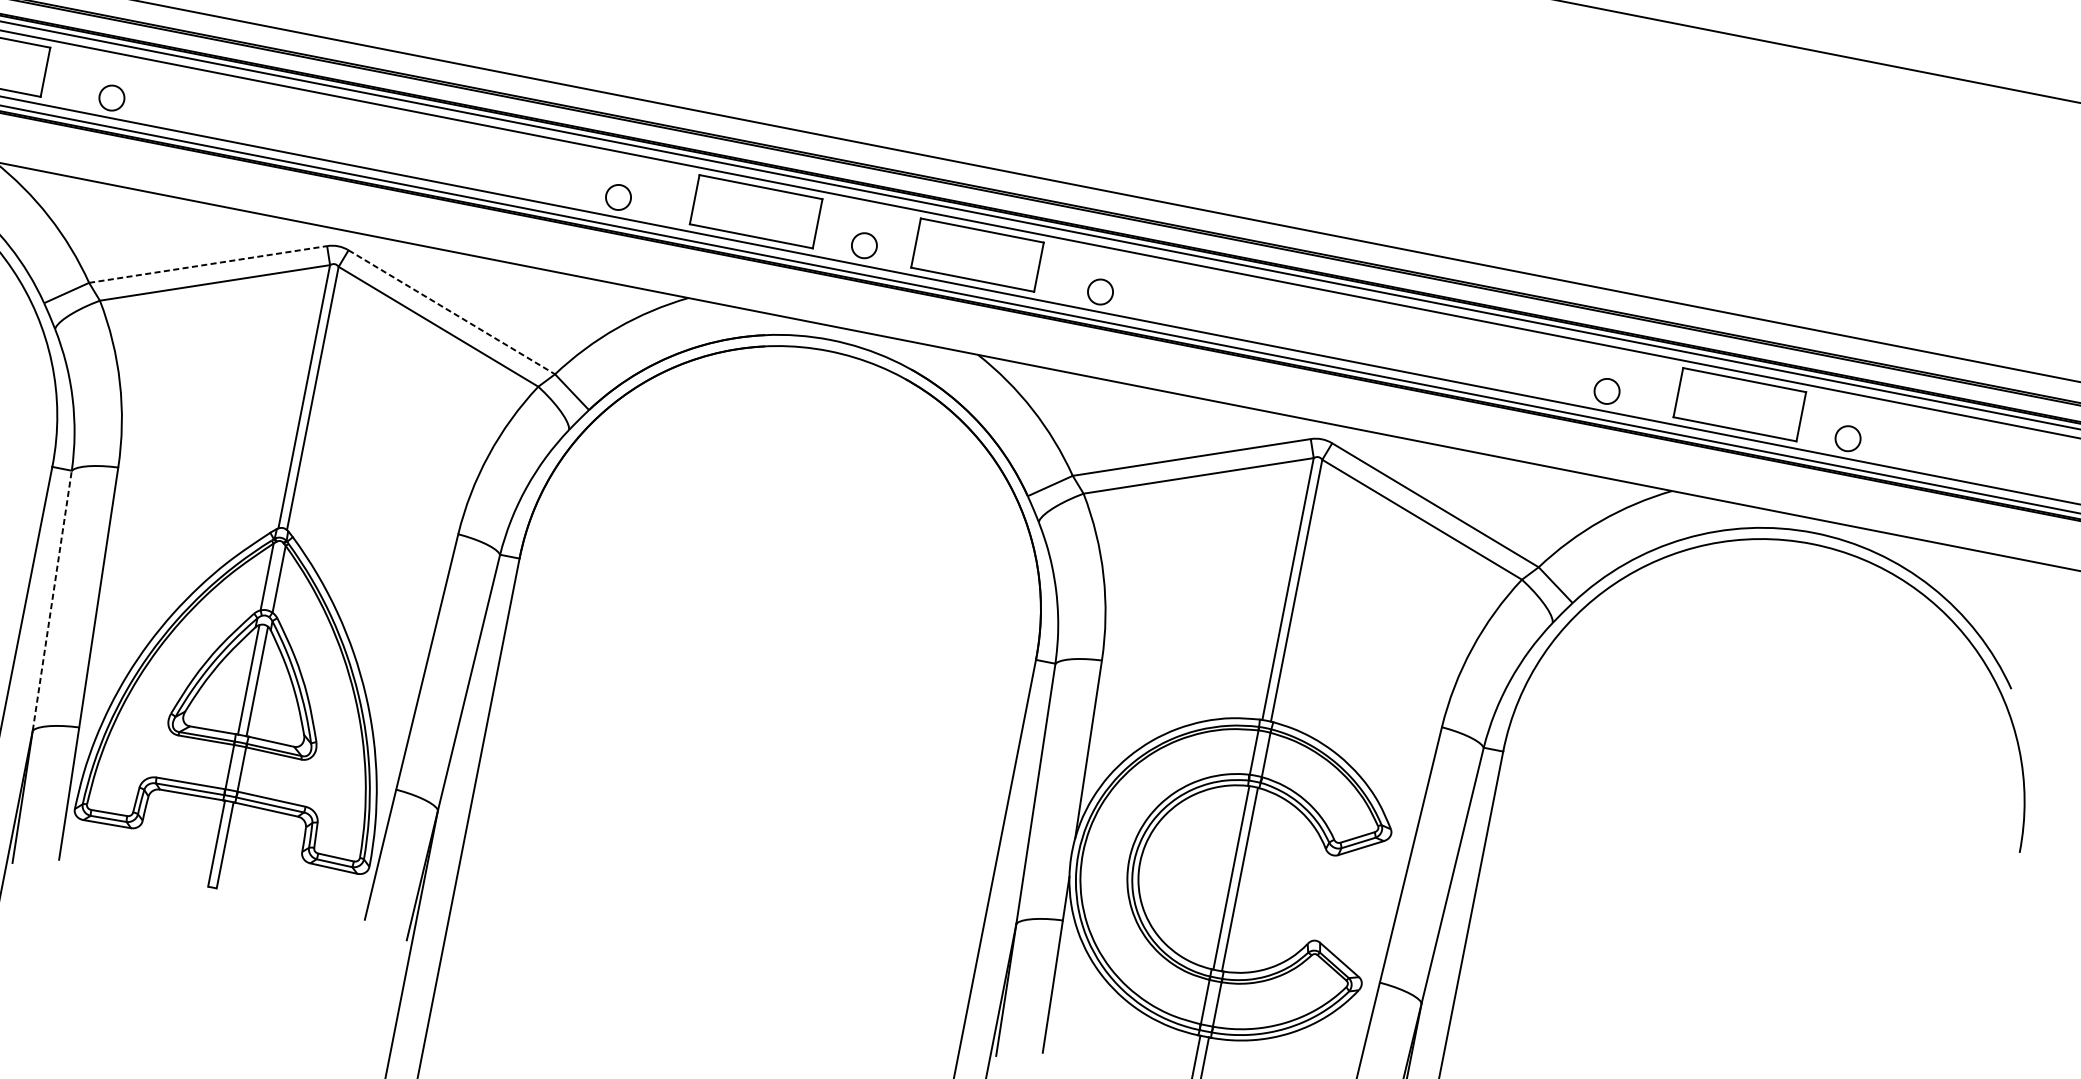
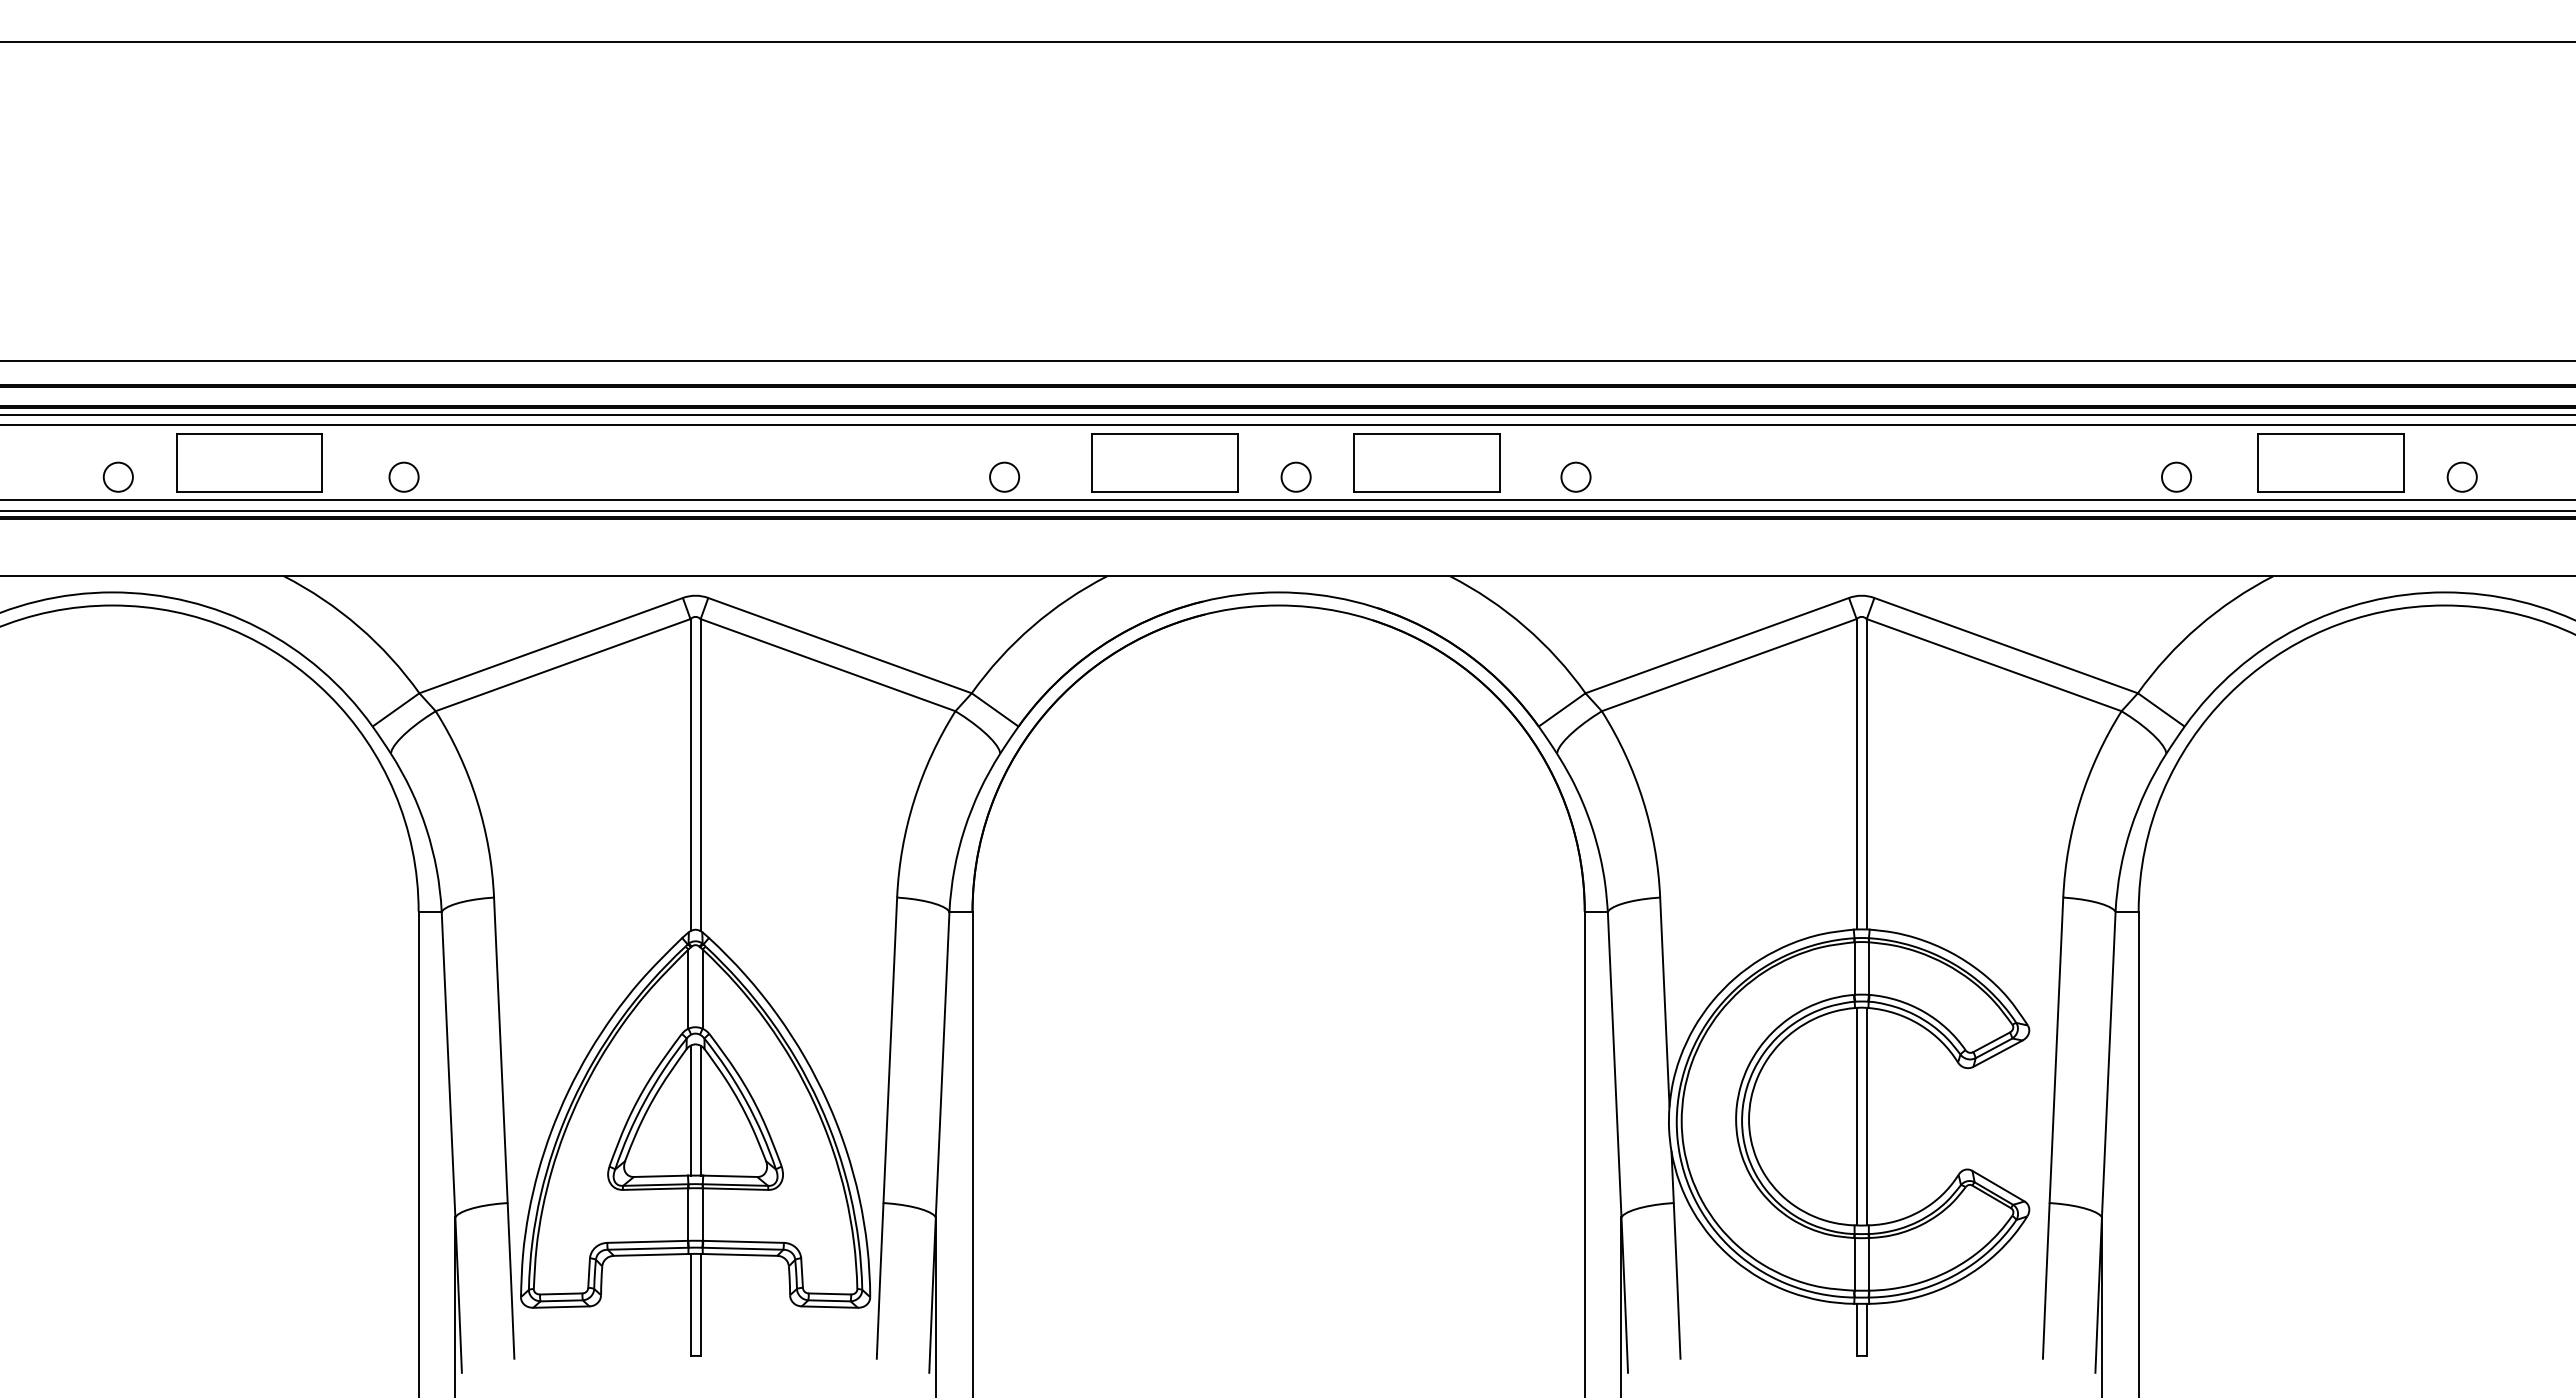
line: (208, 264) -> (551, 645), dashed -> solid
line: (452, 312) -> (840, 645), dashed -> solid
line: (52, 600) -> (448, 1064), dashed -> solid

